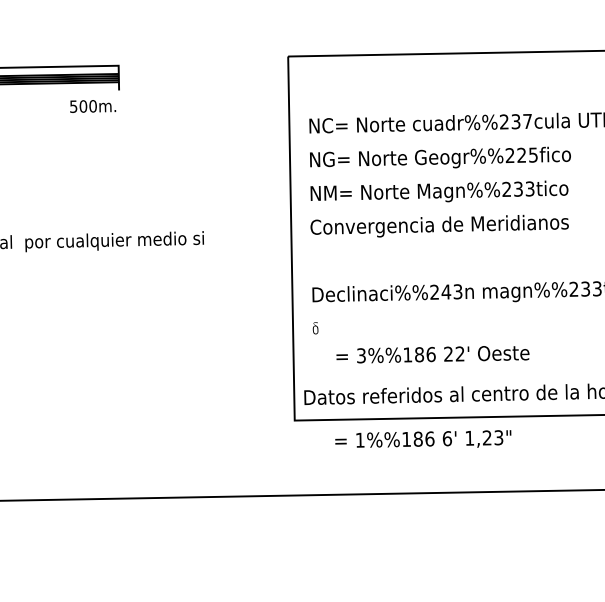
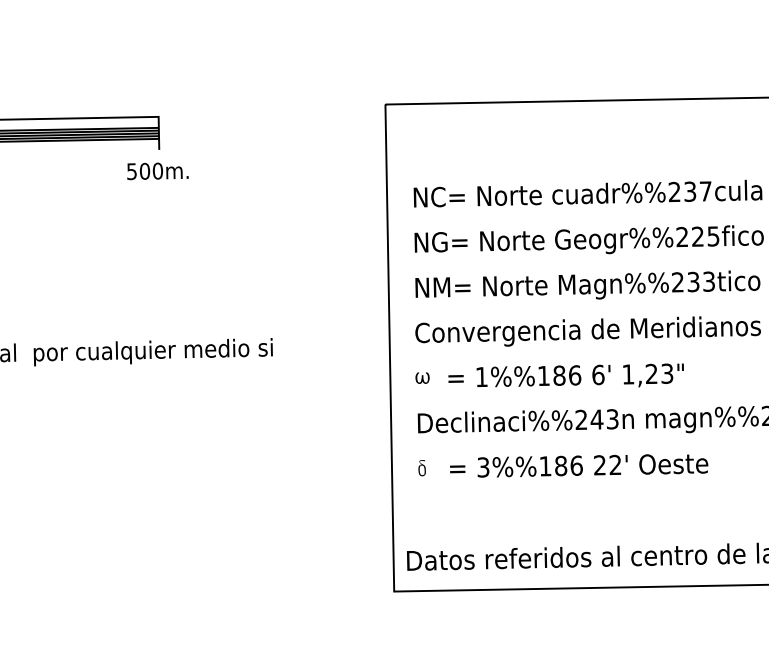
text: (93, 106) -> (158, 171), moved
fill: (315, 260) -> (421, 377), added
text: (432, 354) -> (578, 465), moved
text: (423, 438) -> (566, 374), moved

